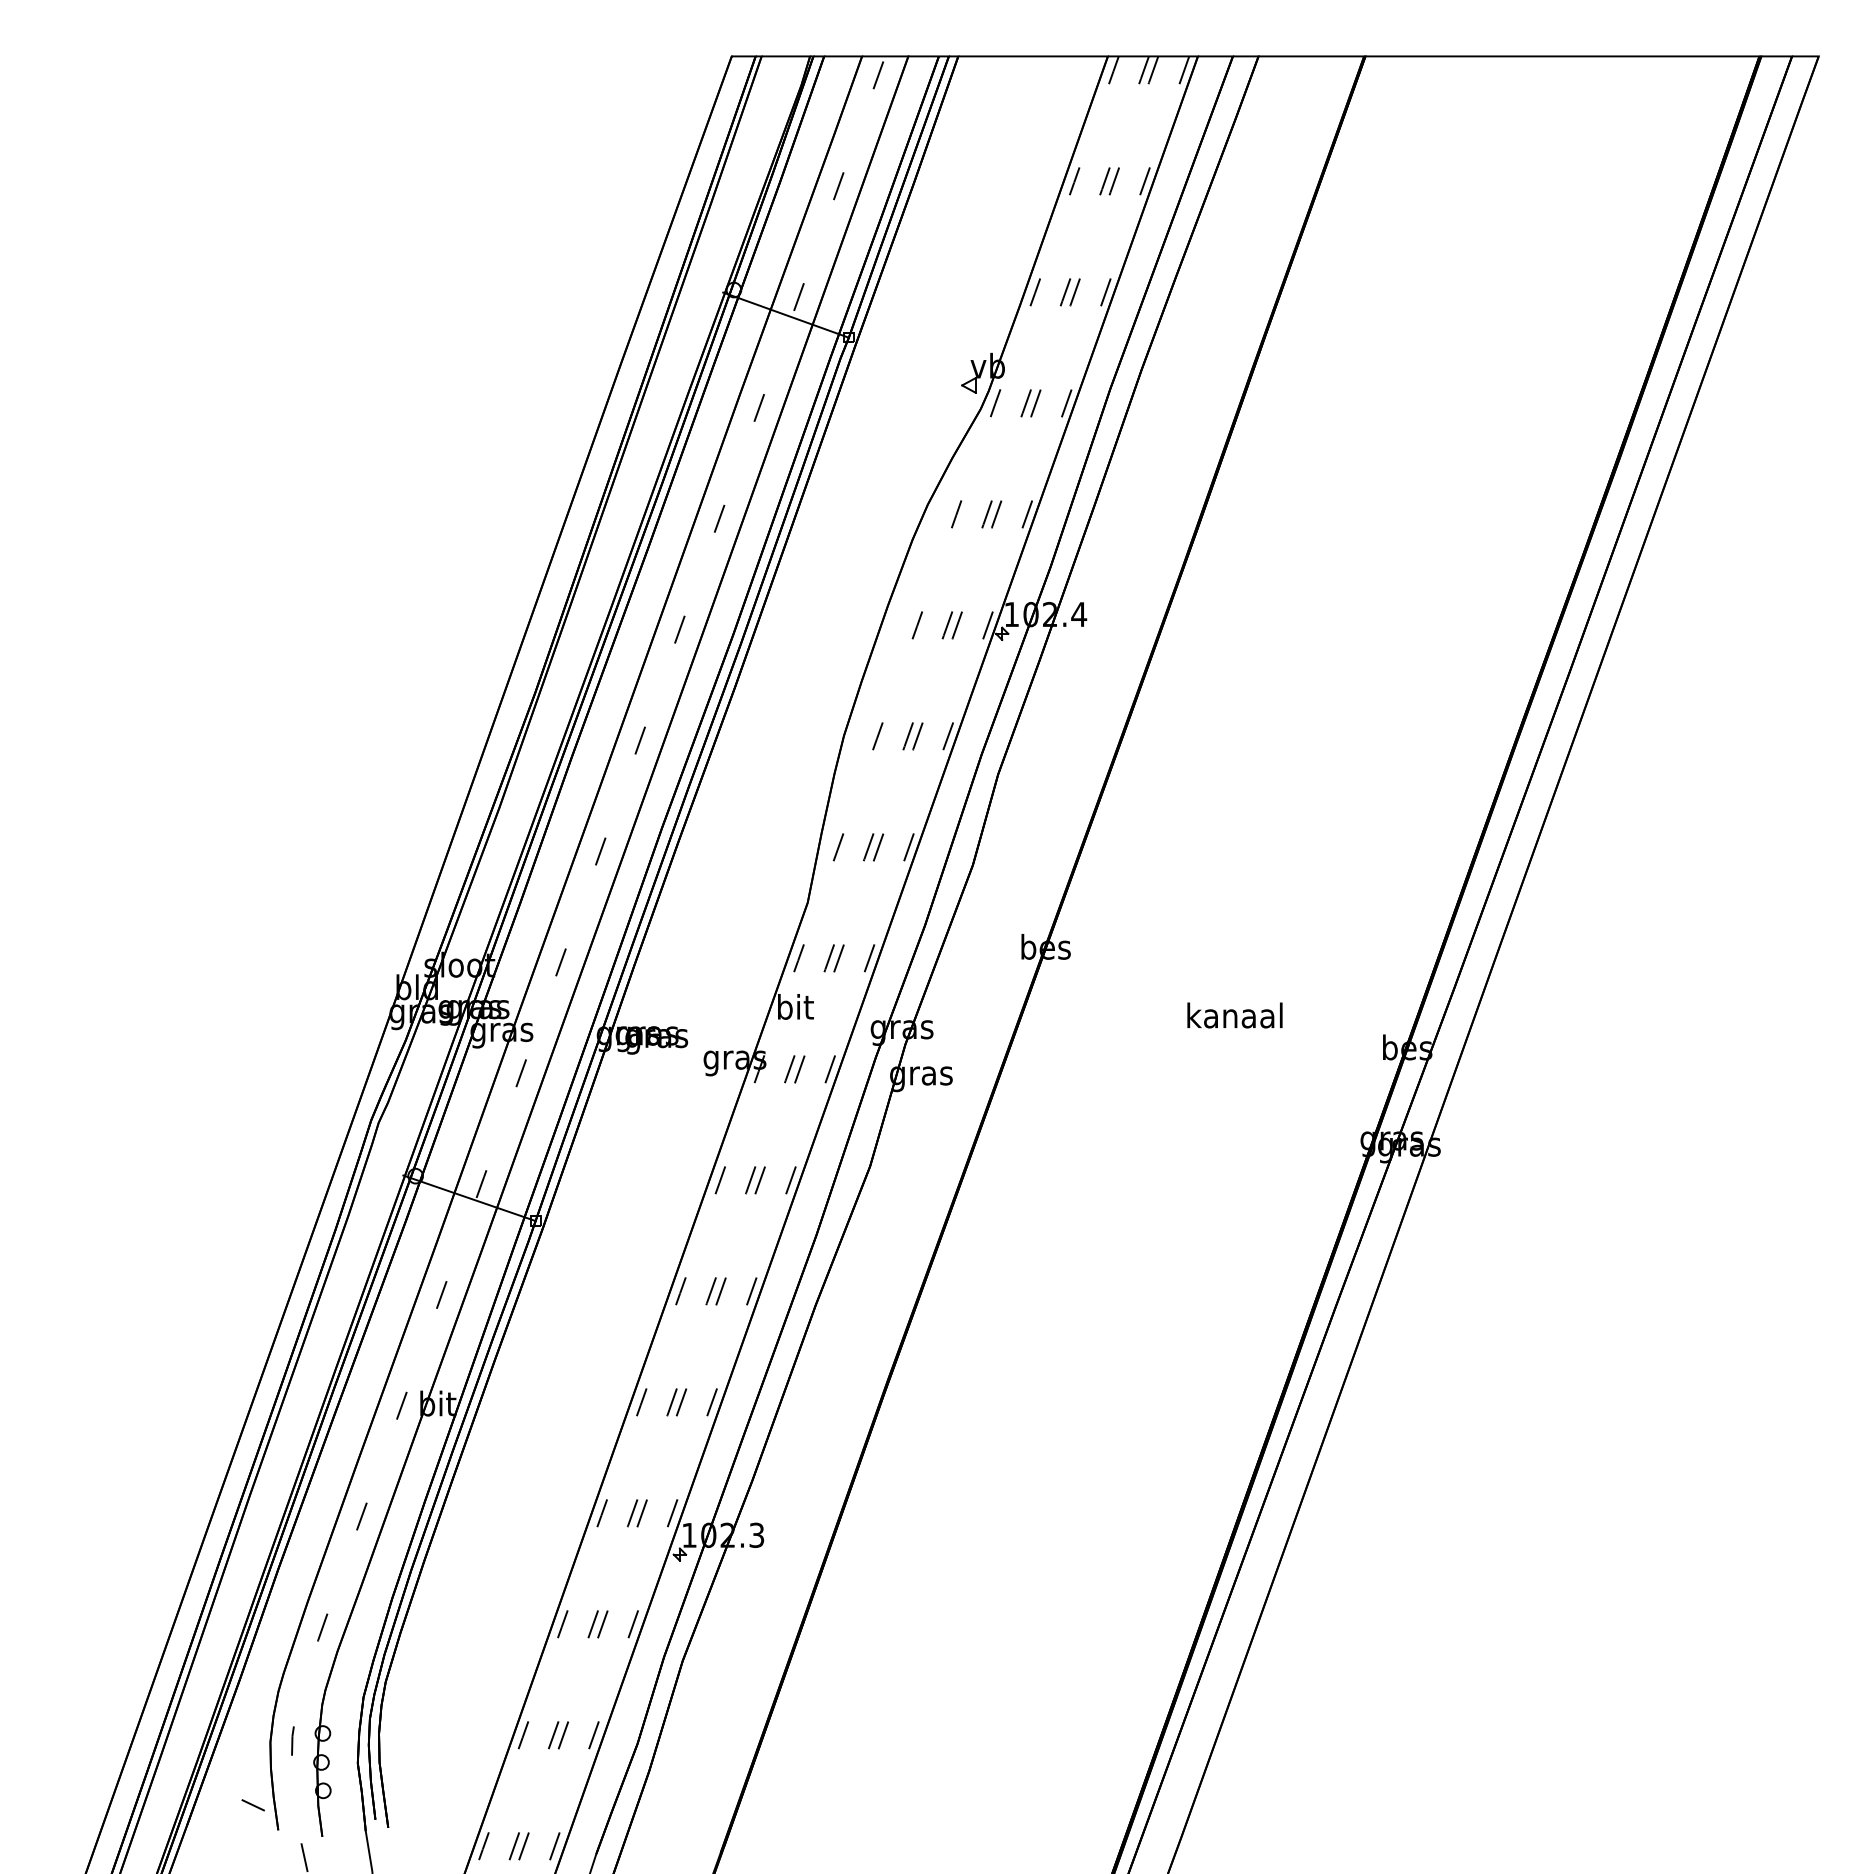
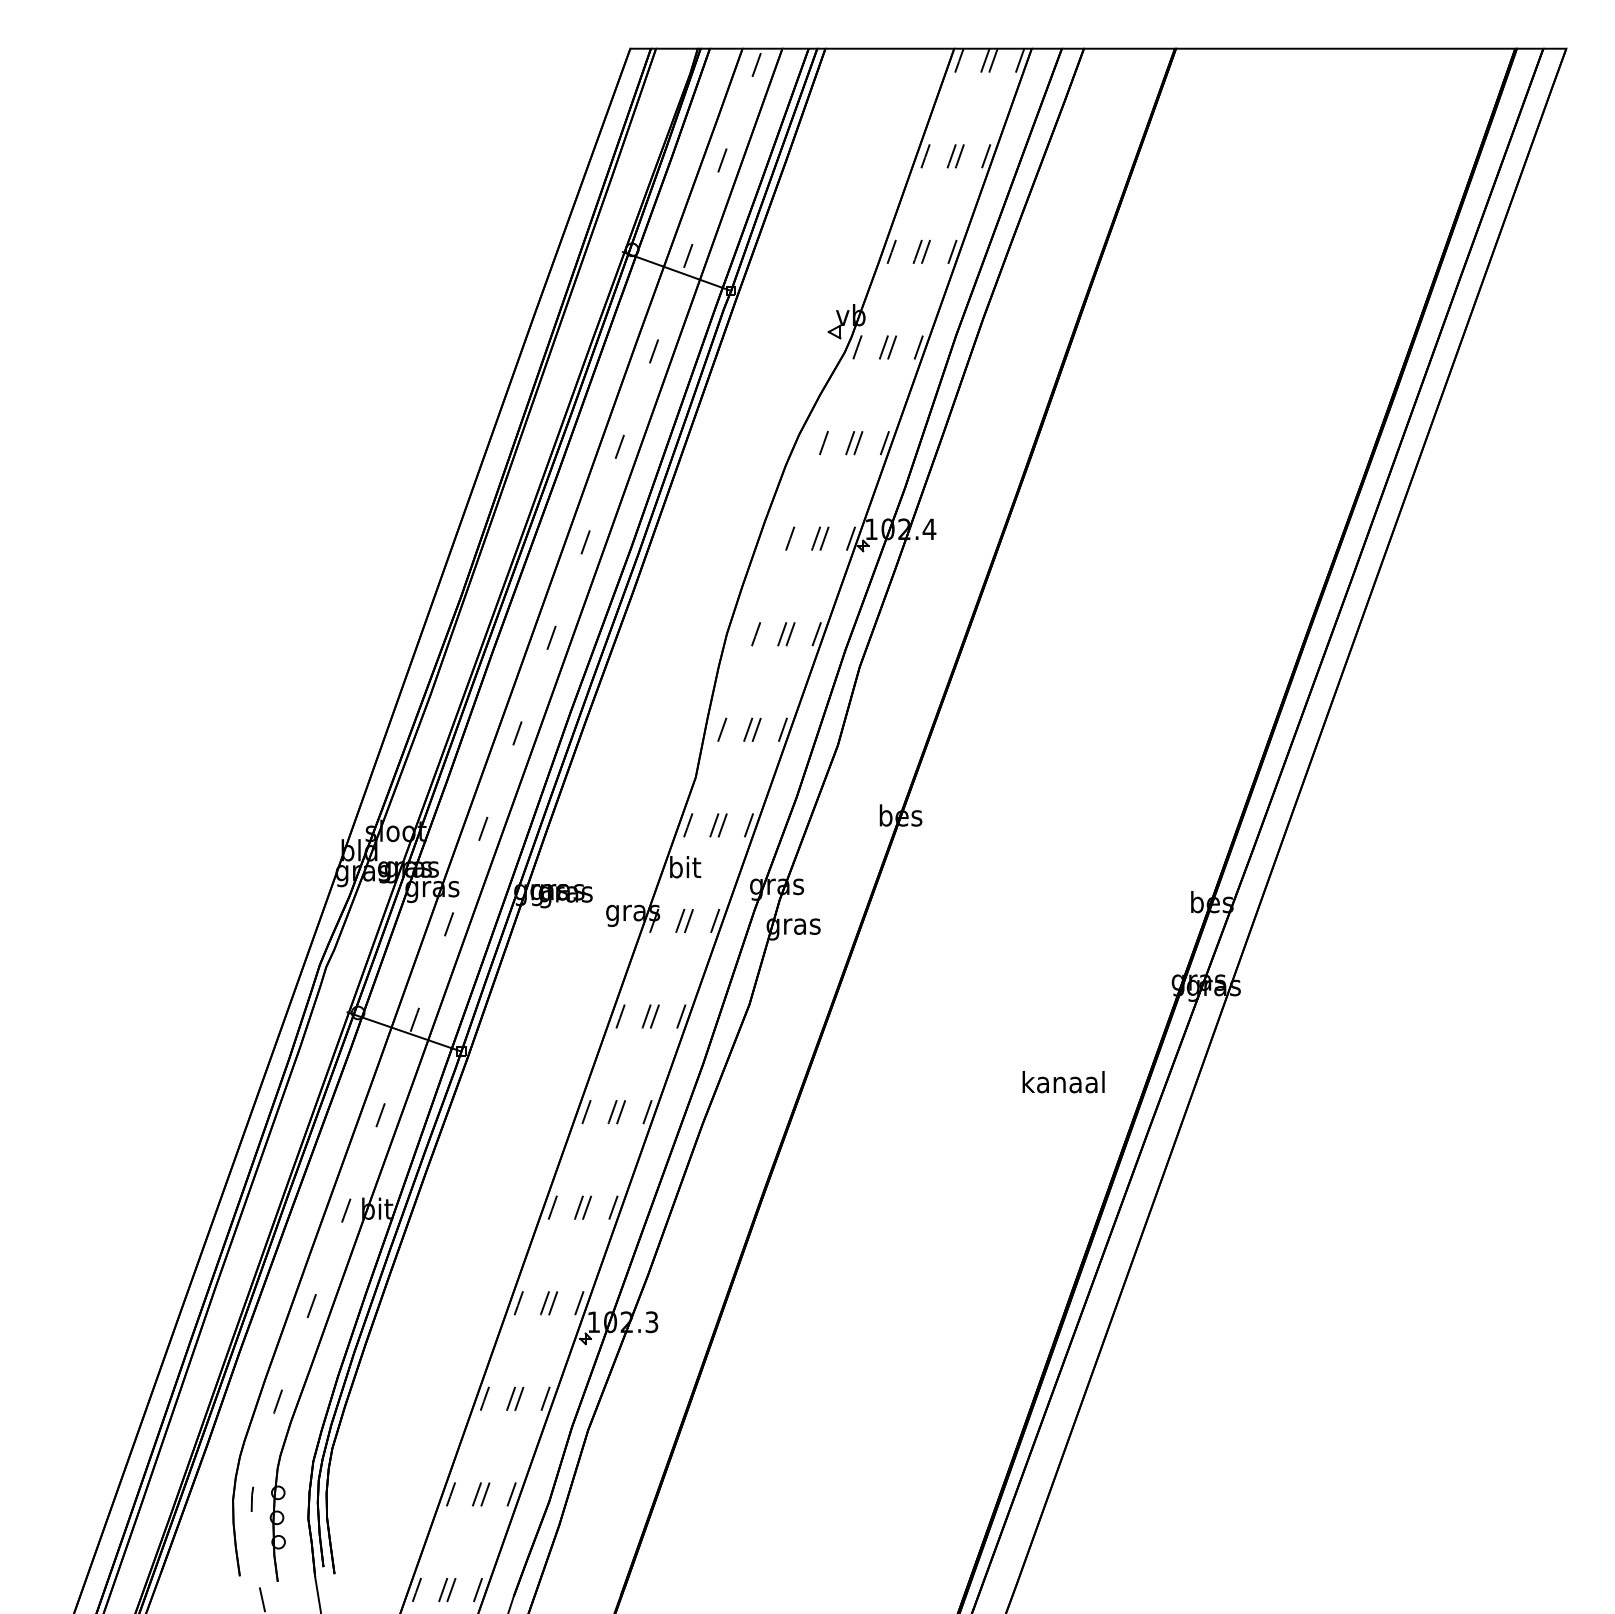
text: (1234, 1015) -> (1063, 1082), moved
line: (252, 1805) -> (217, 1554), removed

